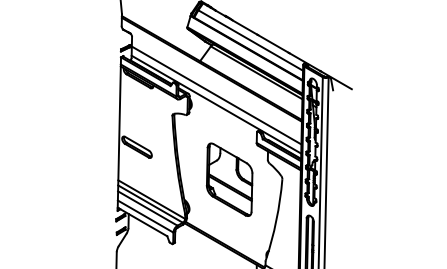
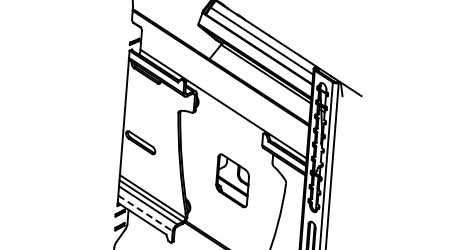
line: (216, 95) -> (224, 94), removed
part: (229, 179) -> (232, 180), size x0.7
line: (146, 216) -> (146, 213), solid -> dashed

